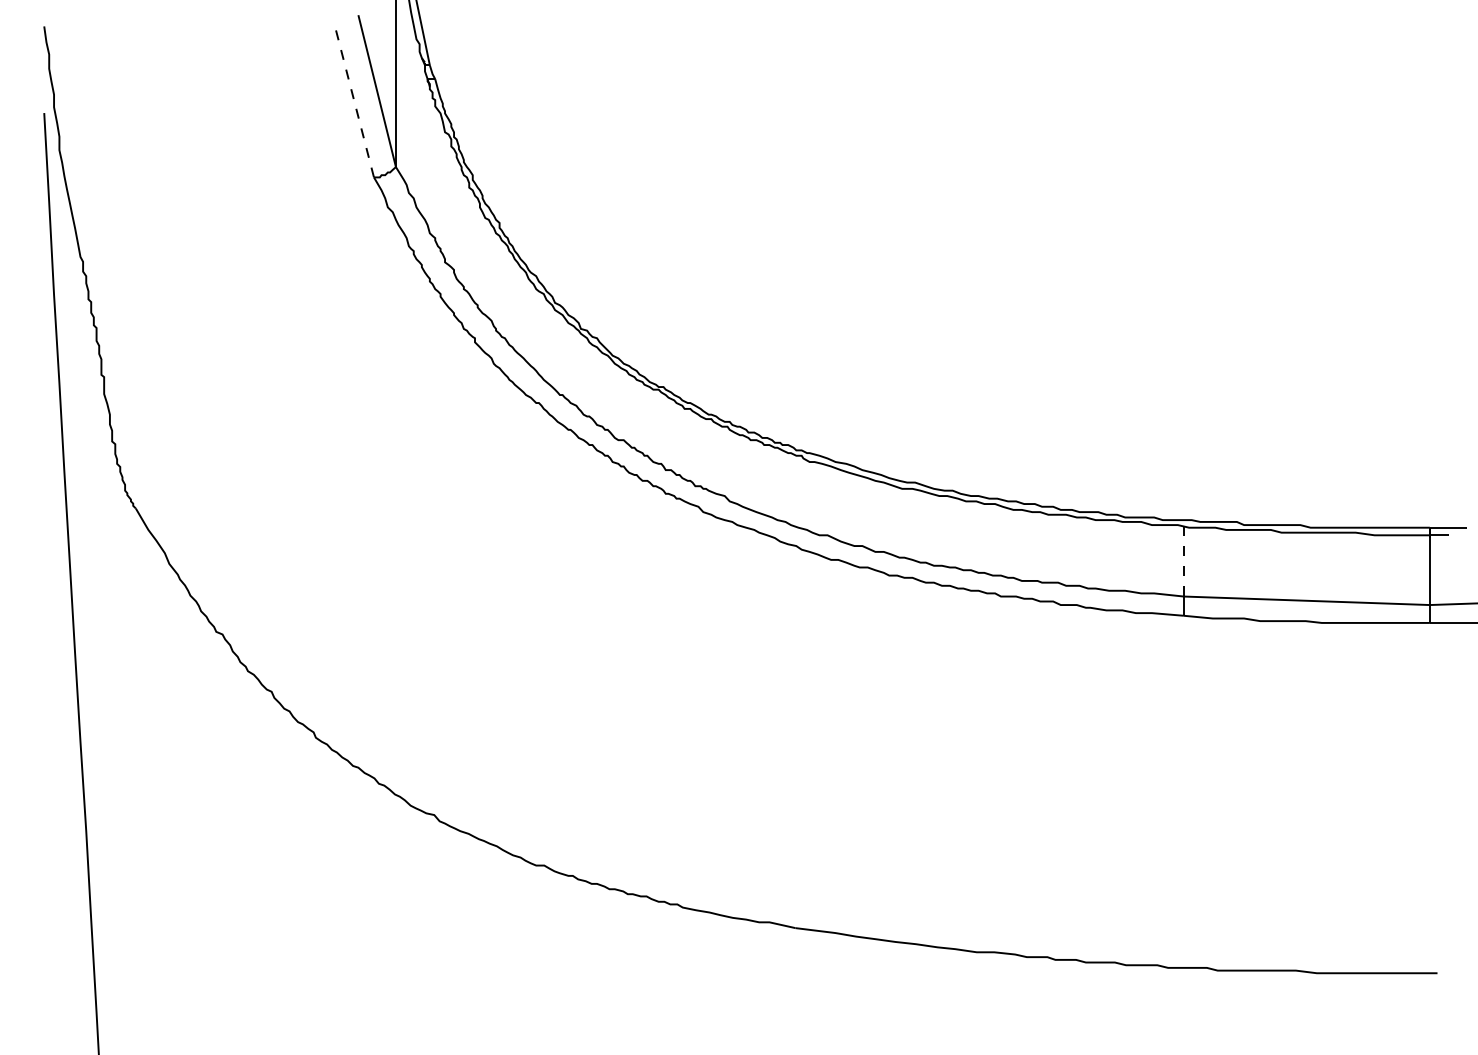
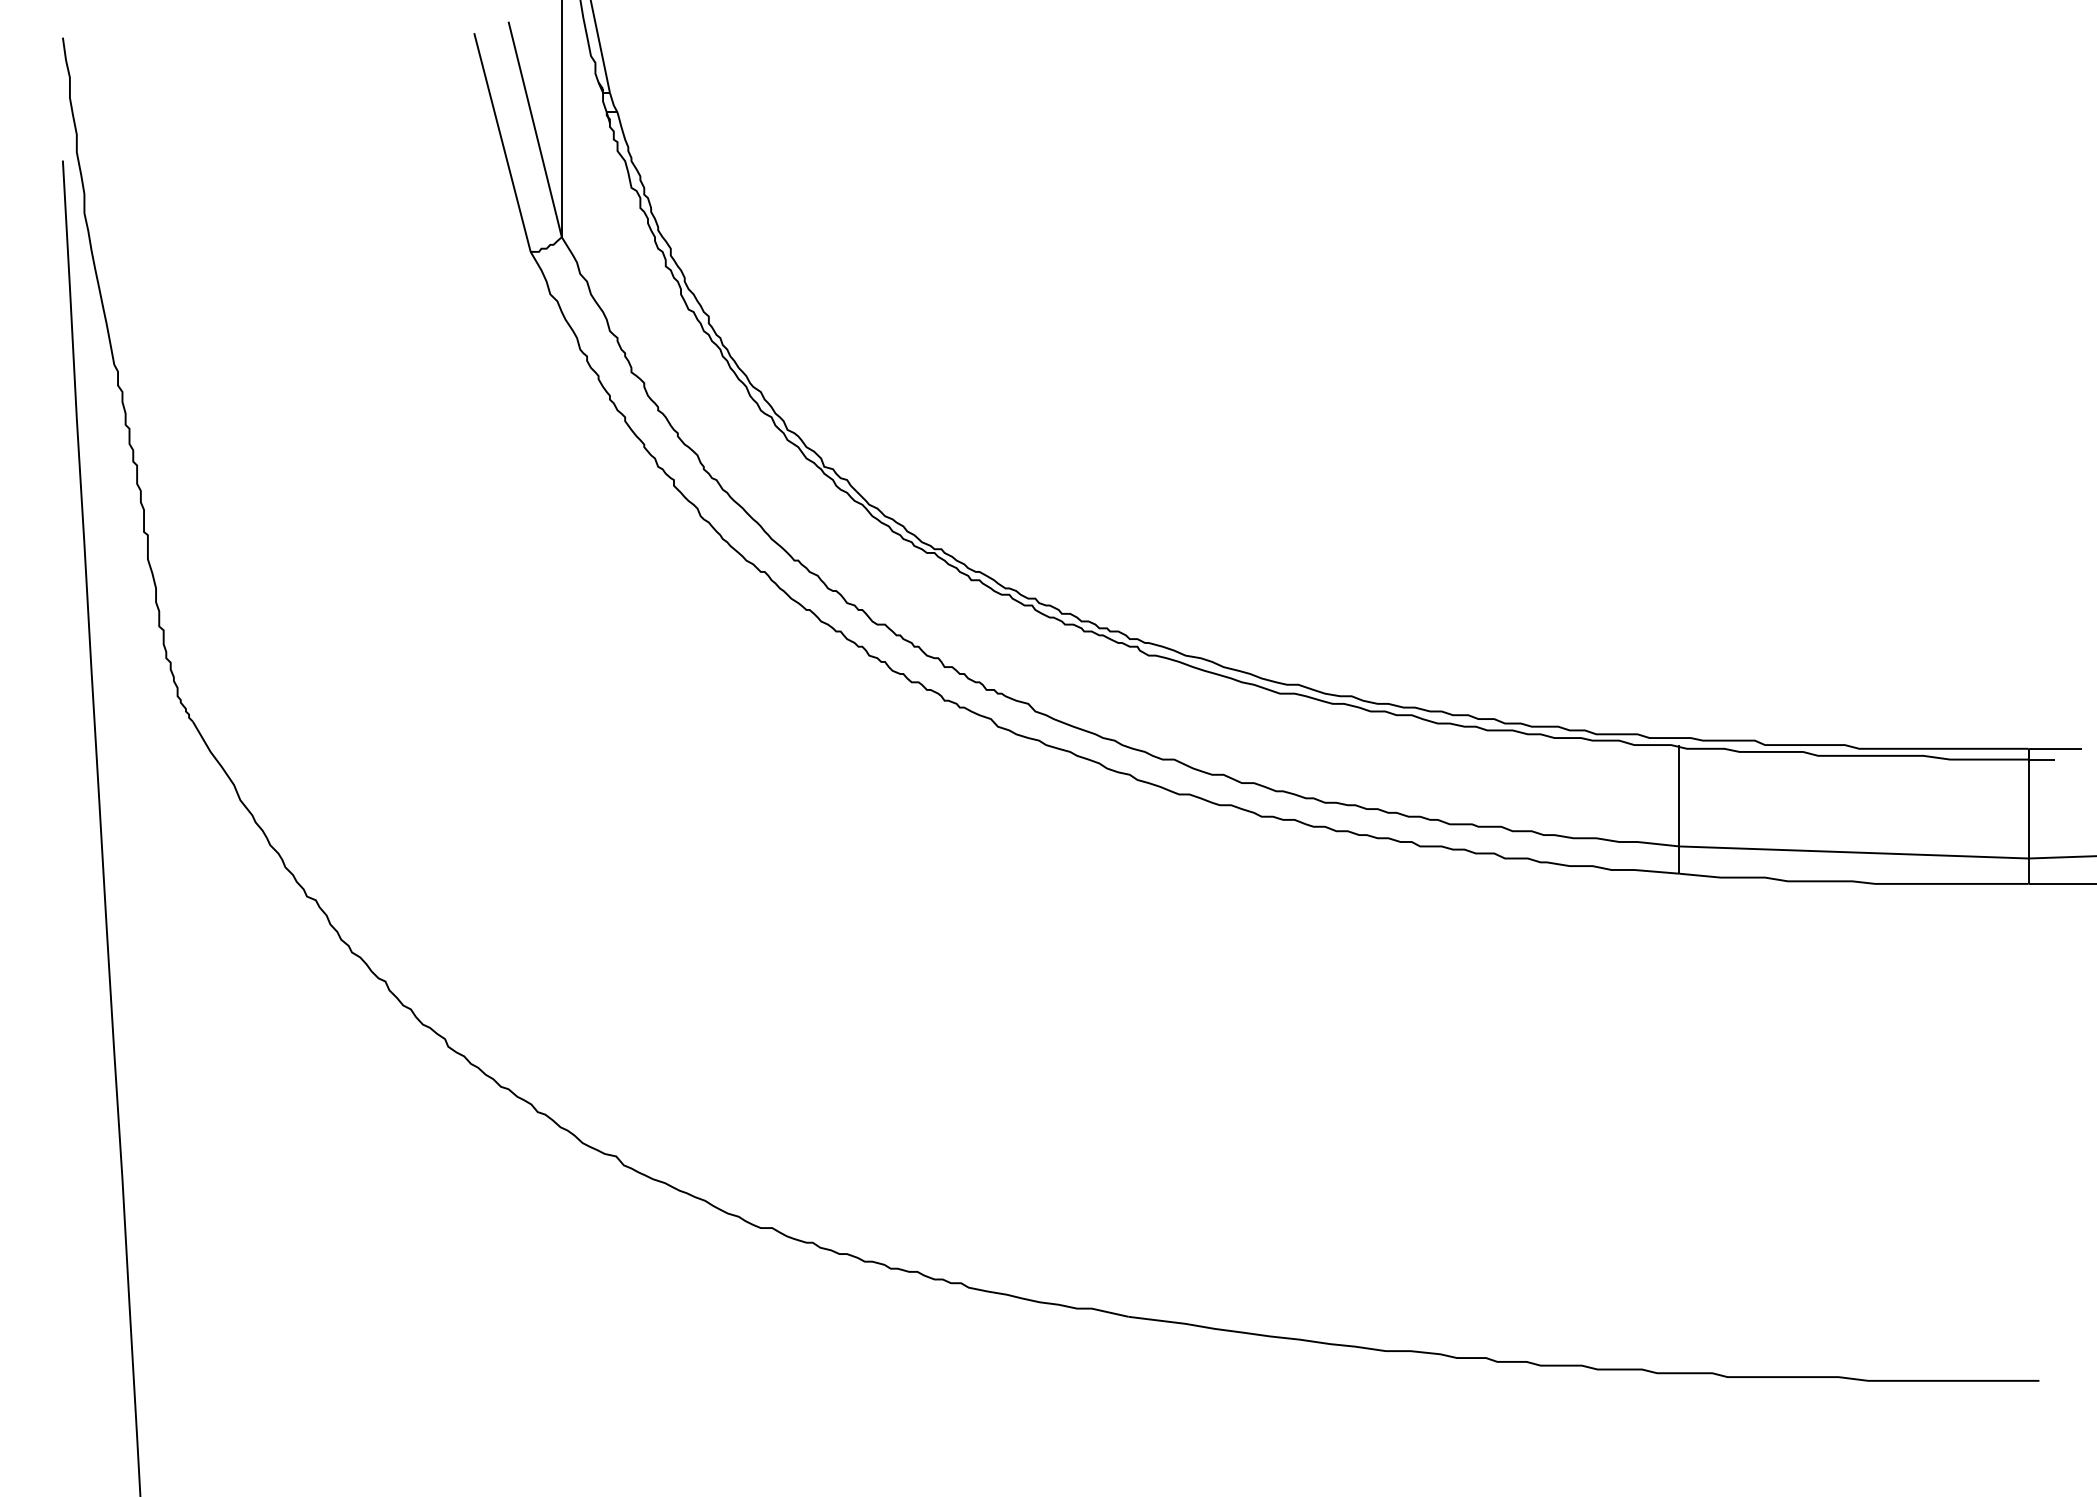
line: (354, 100) -> (502, 142), dashed -> solid
line: (1183, 560) -> (1679, 795), dashed -> solid

